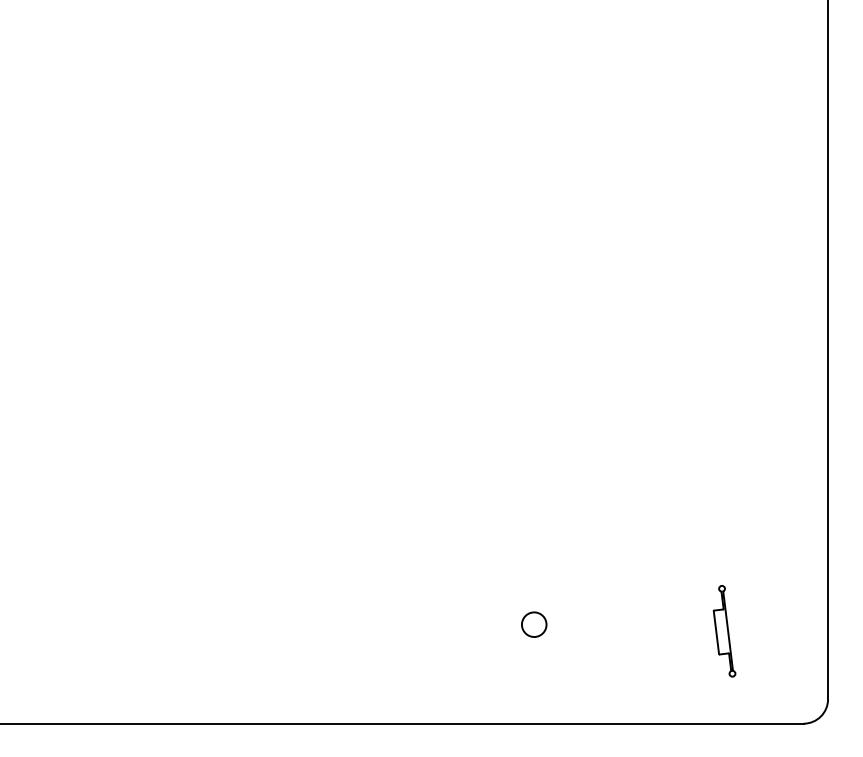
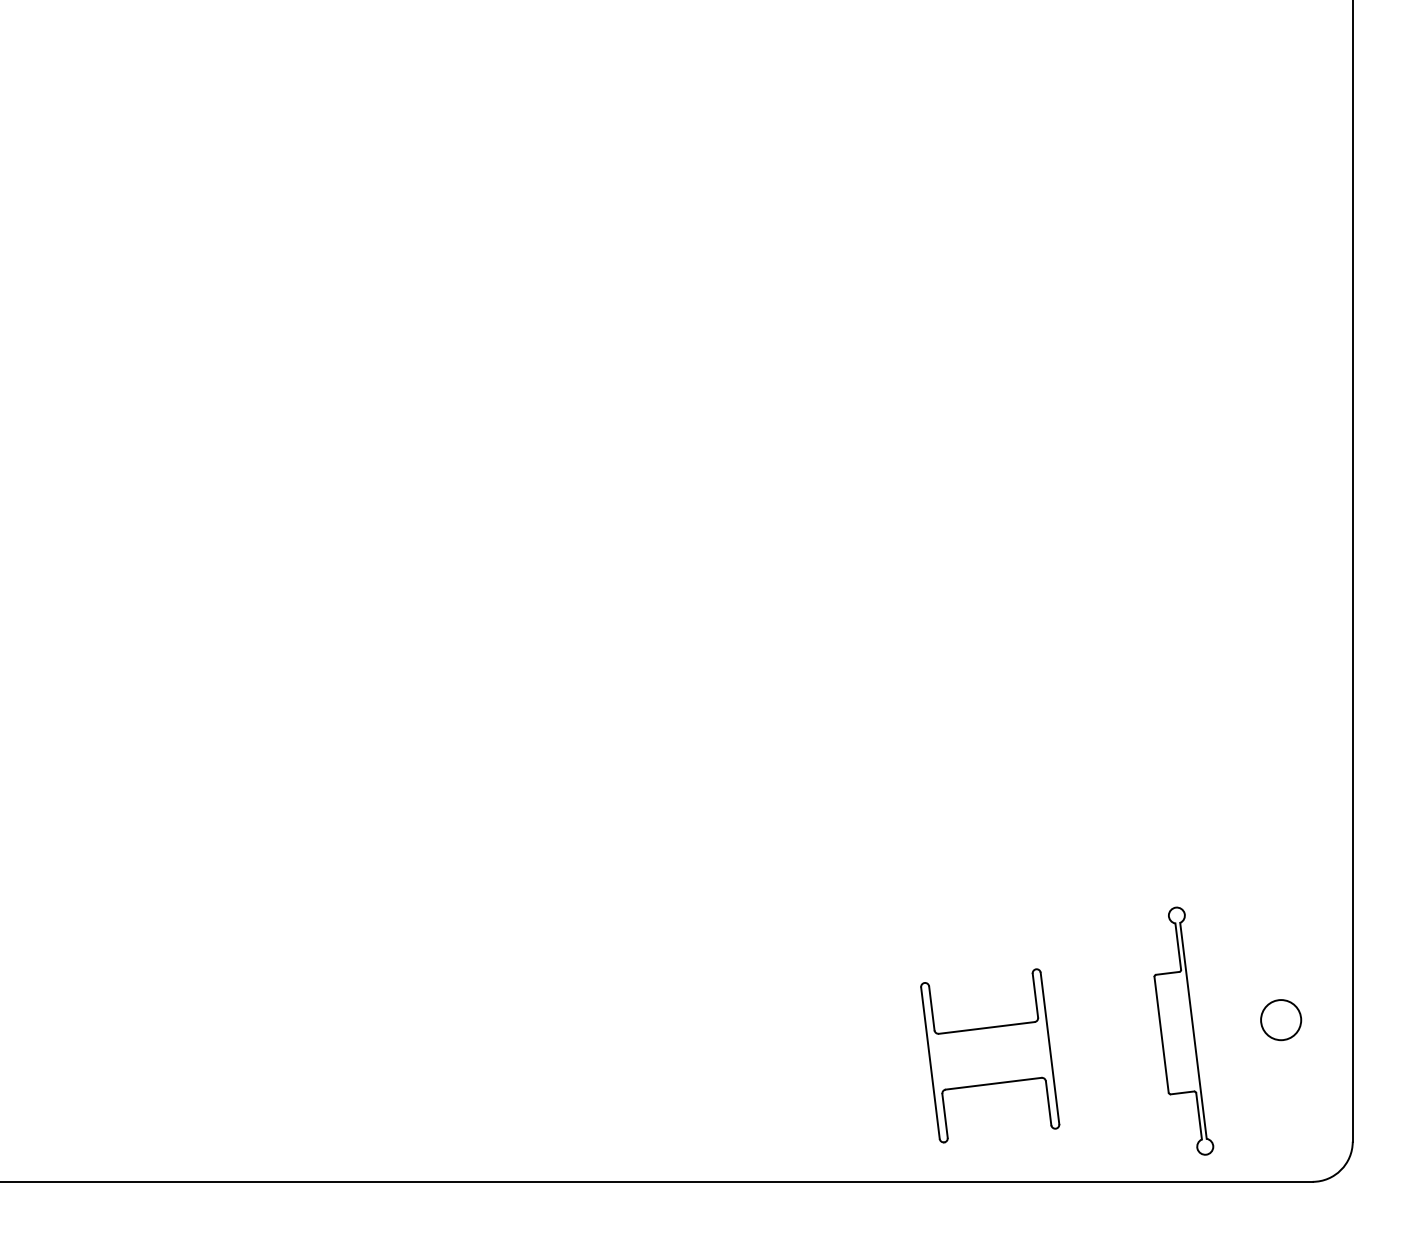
circle: (534, 624) -> (1281, 1019), moved
part: (724, 630) -> (1183, 1029), size x1.67
part: (605, 646) -> (989, 1055), added

